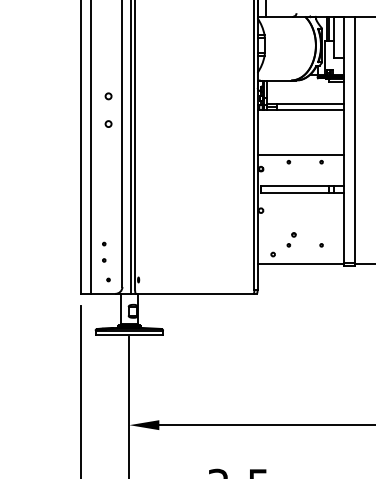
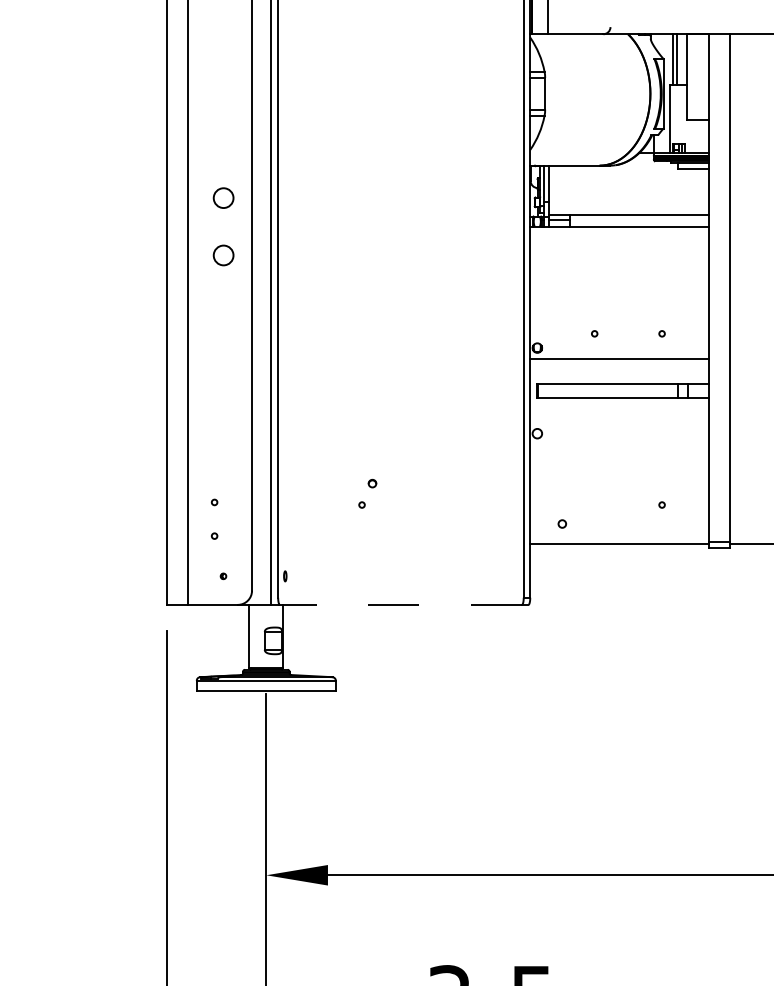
circle: (108, 96) -> (223, 198), size x1.6
circle: (108, 123) -> (223, 254), size x1.6
line: (300, 155) -> (618, 359), moved
part: (291, 239) -> (367, 493), moved
line: (194, 293) -> (400, 604), solid -> dashed

